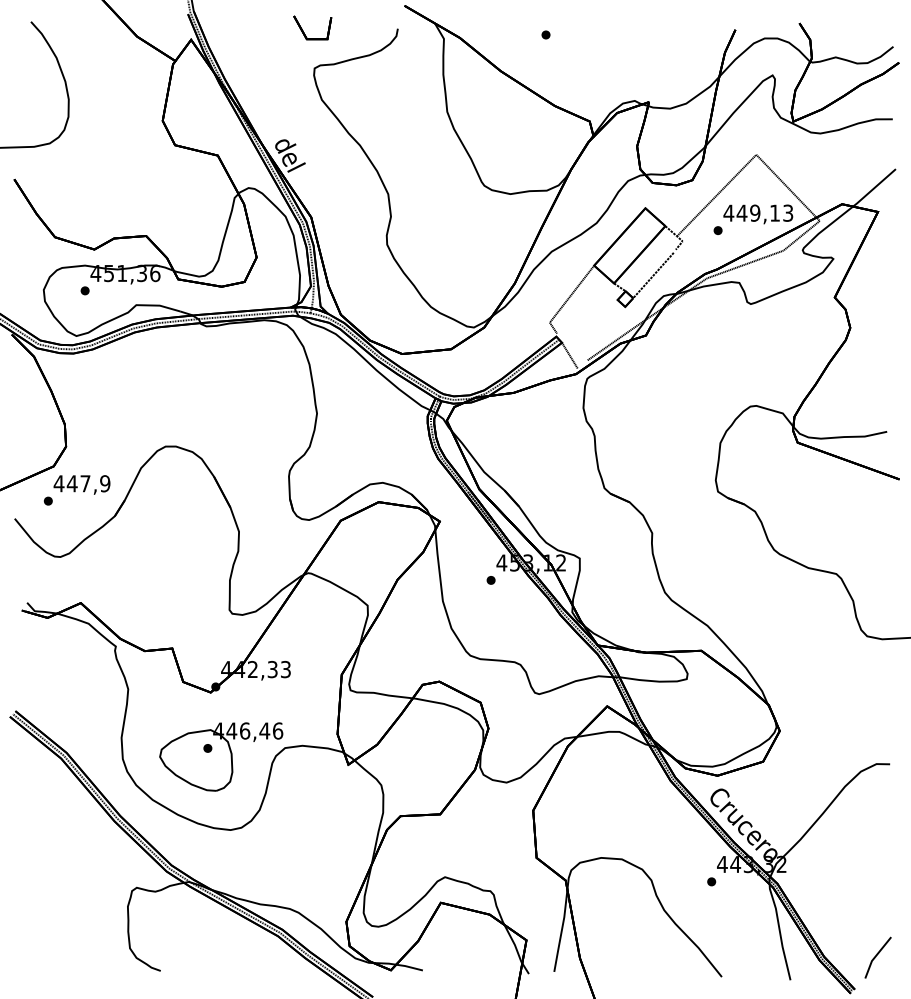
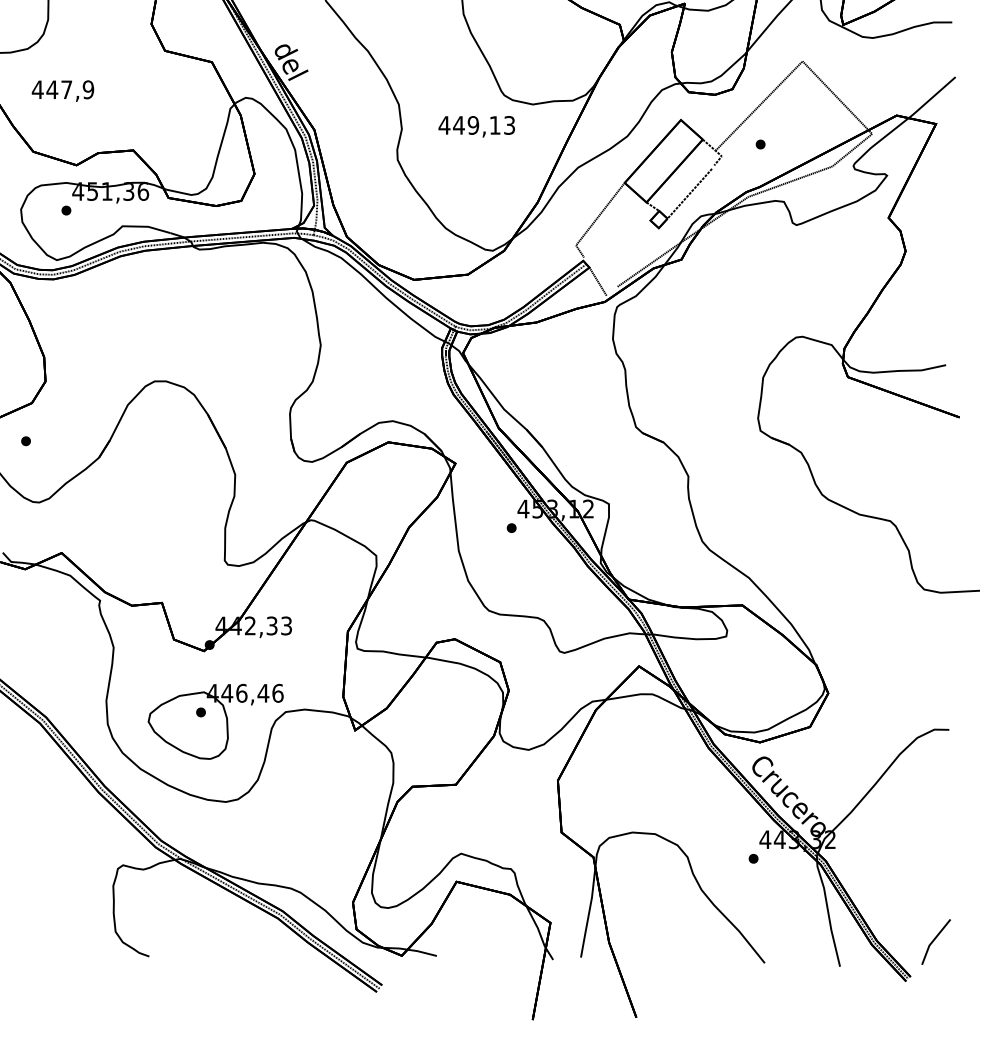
text: (758, 214) -> (477, 126), moved
text: (81, 484) -> (62, 90), moved

